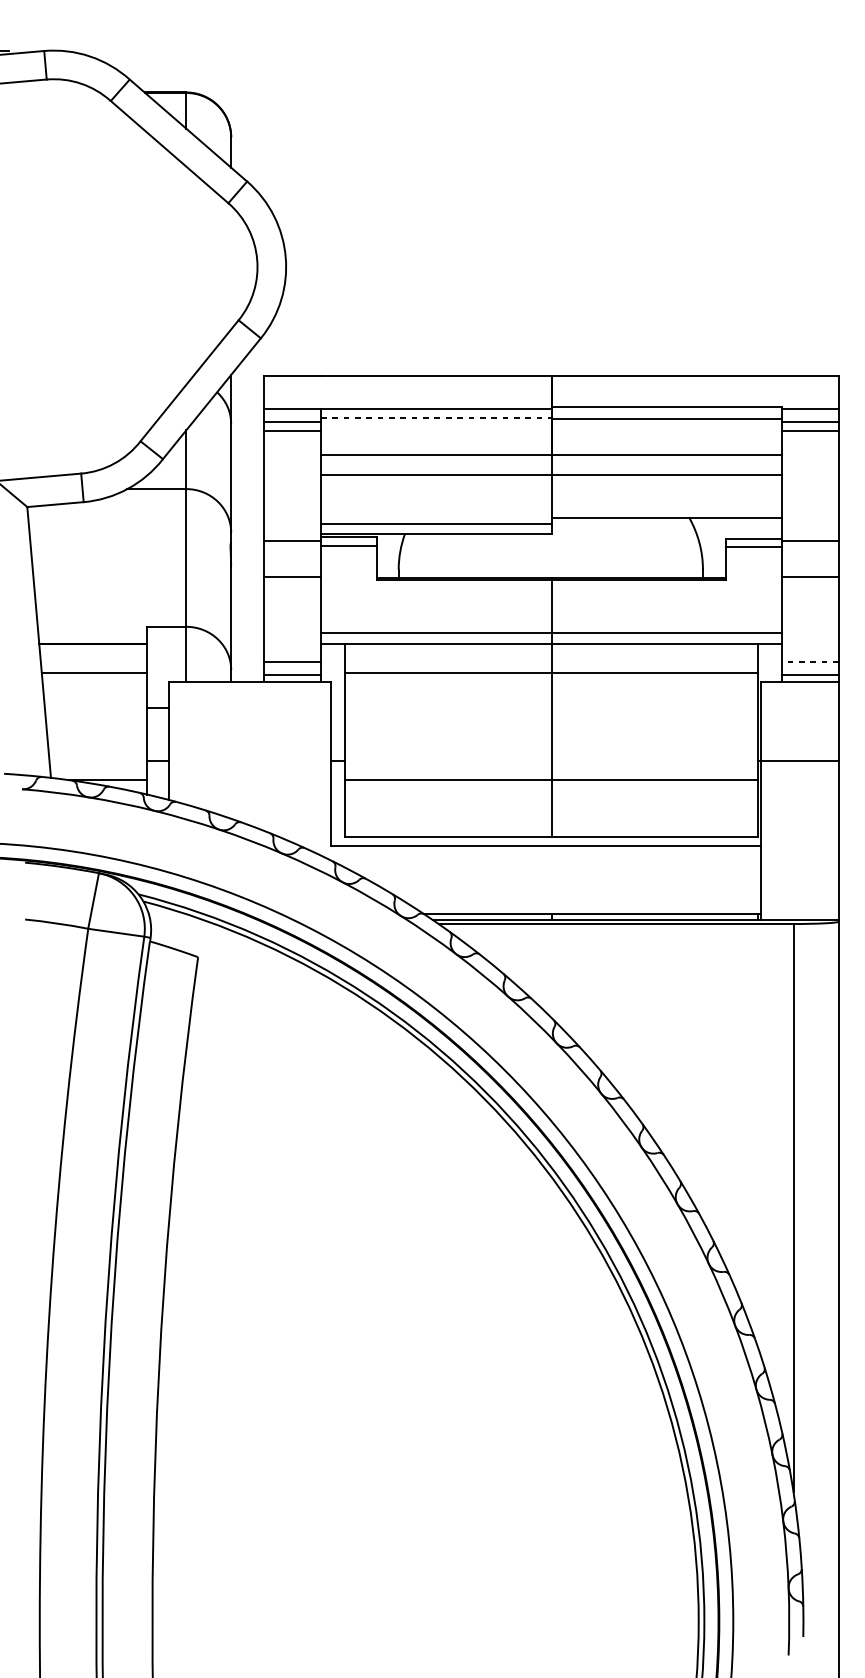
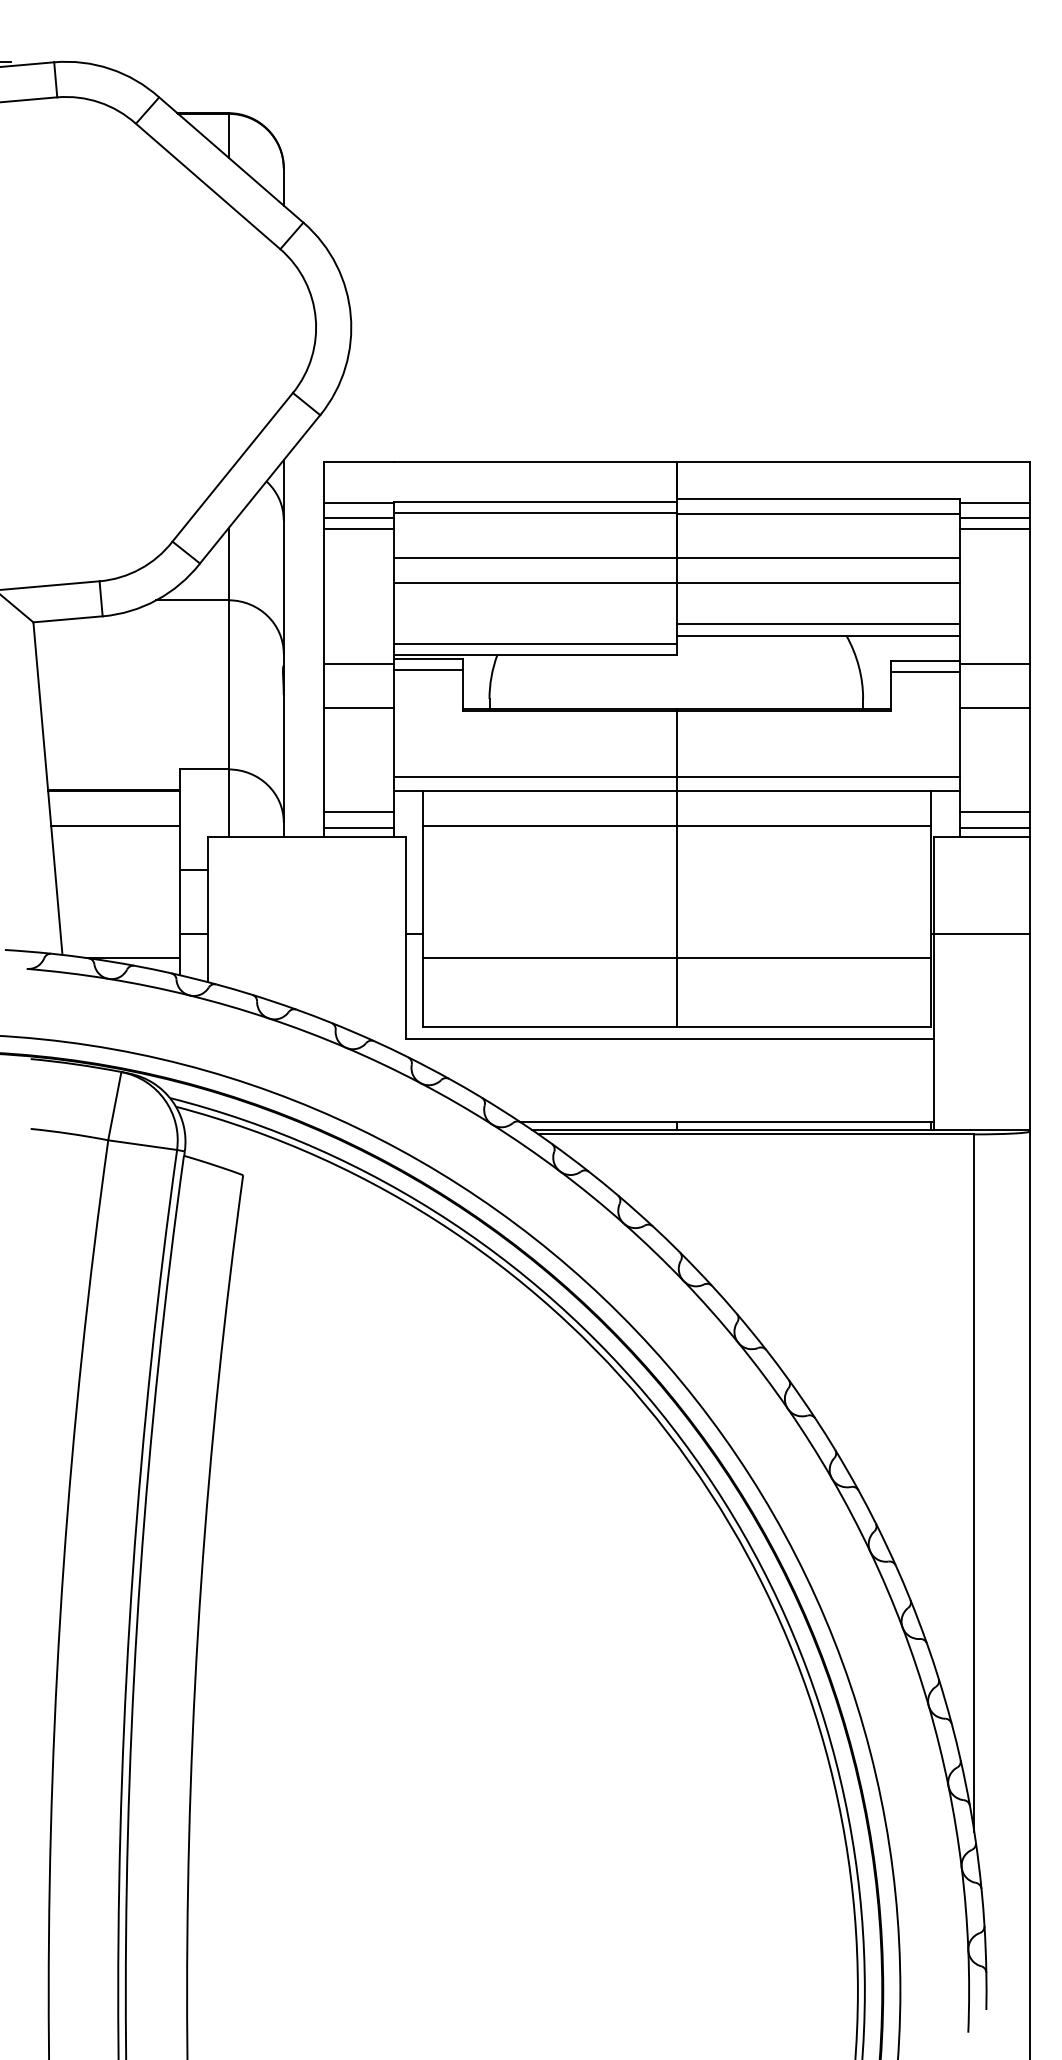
line: (436, 418) -> (535, 513), dashed -> solid
line: (666, 508) -> (818, 624), added
line: (810, 661) -> (995, 812), dashed -> solid

